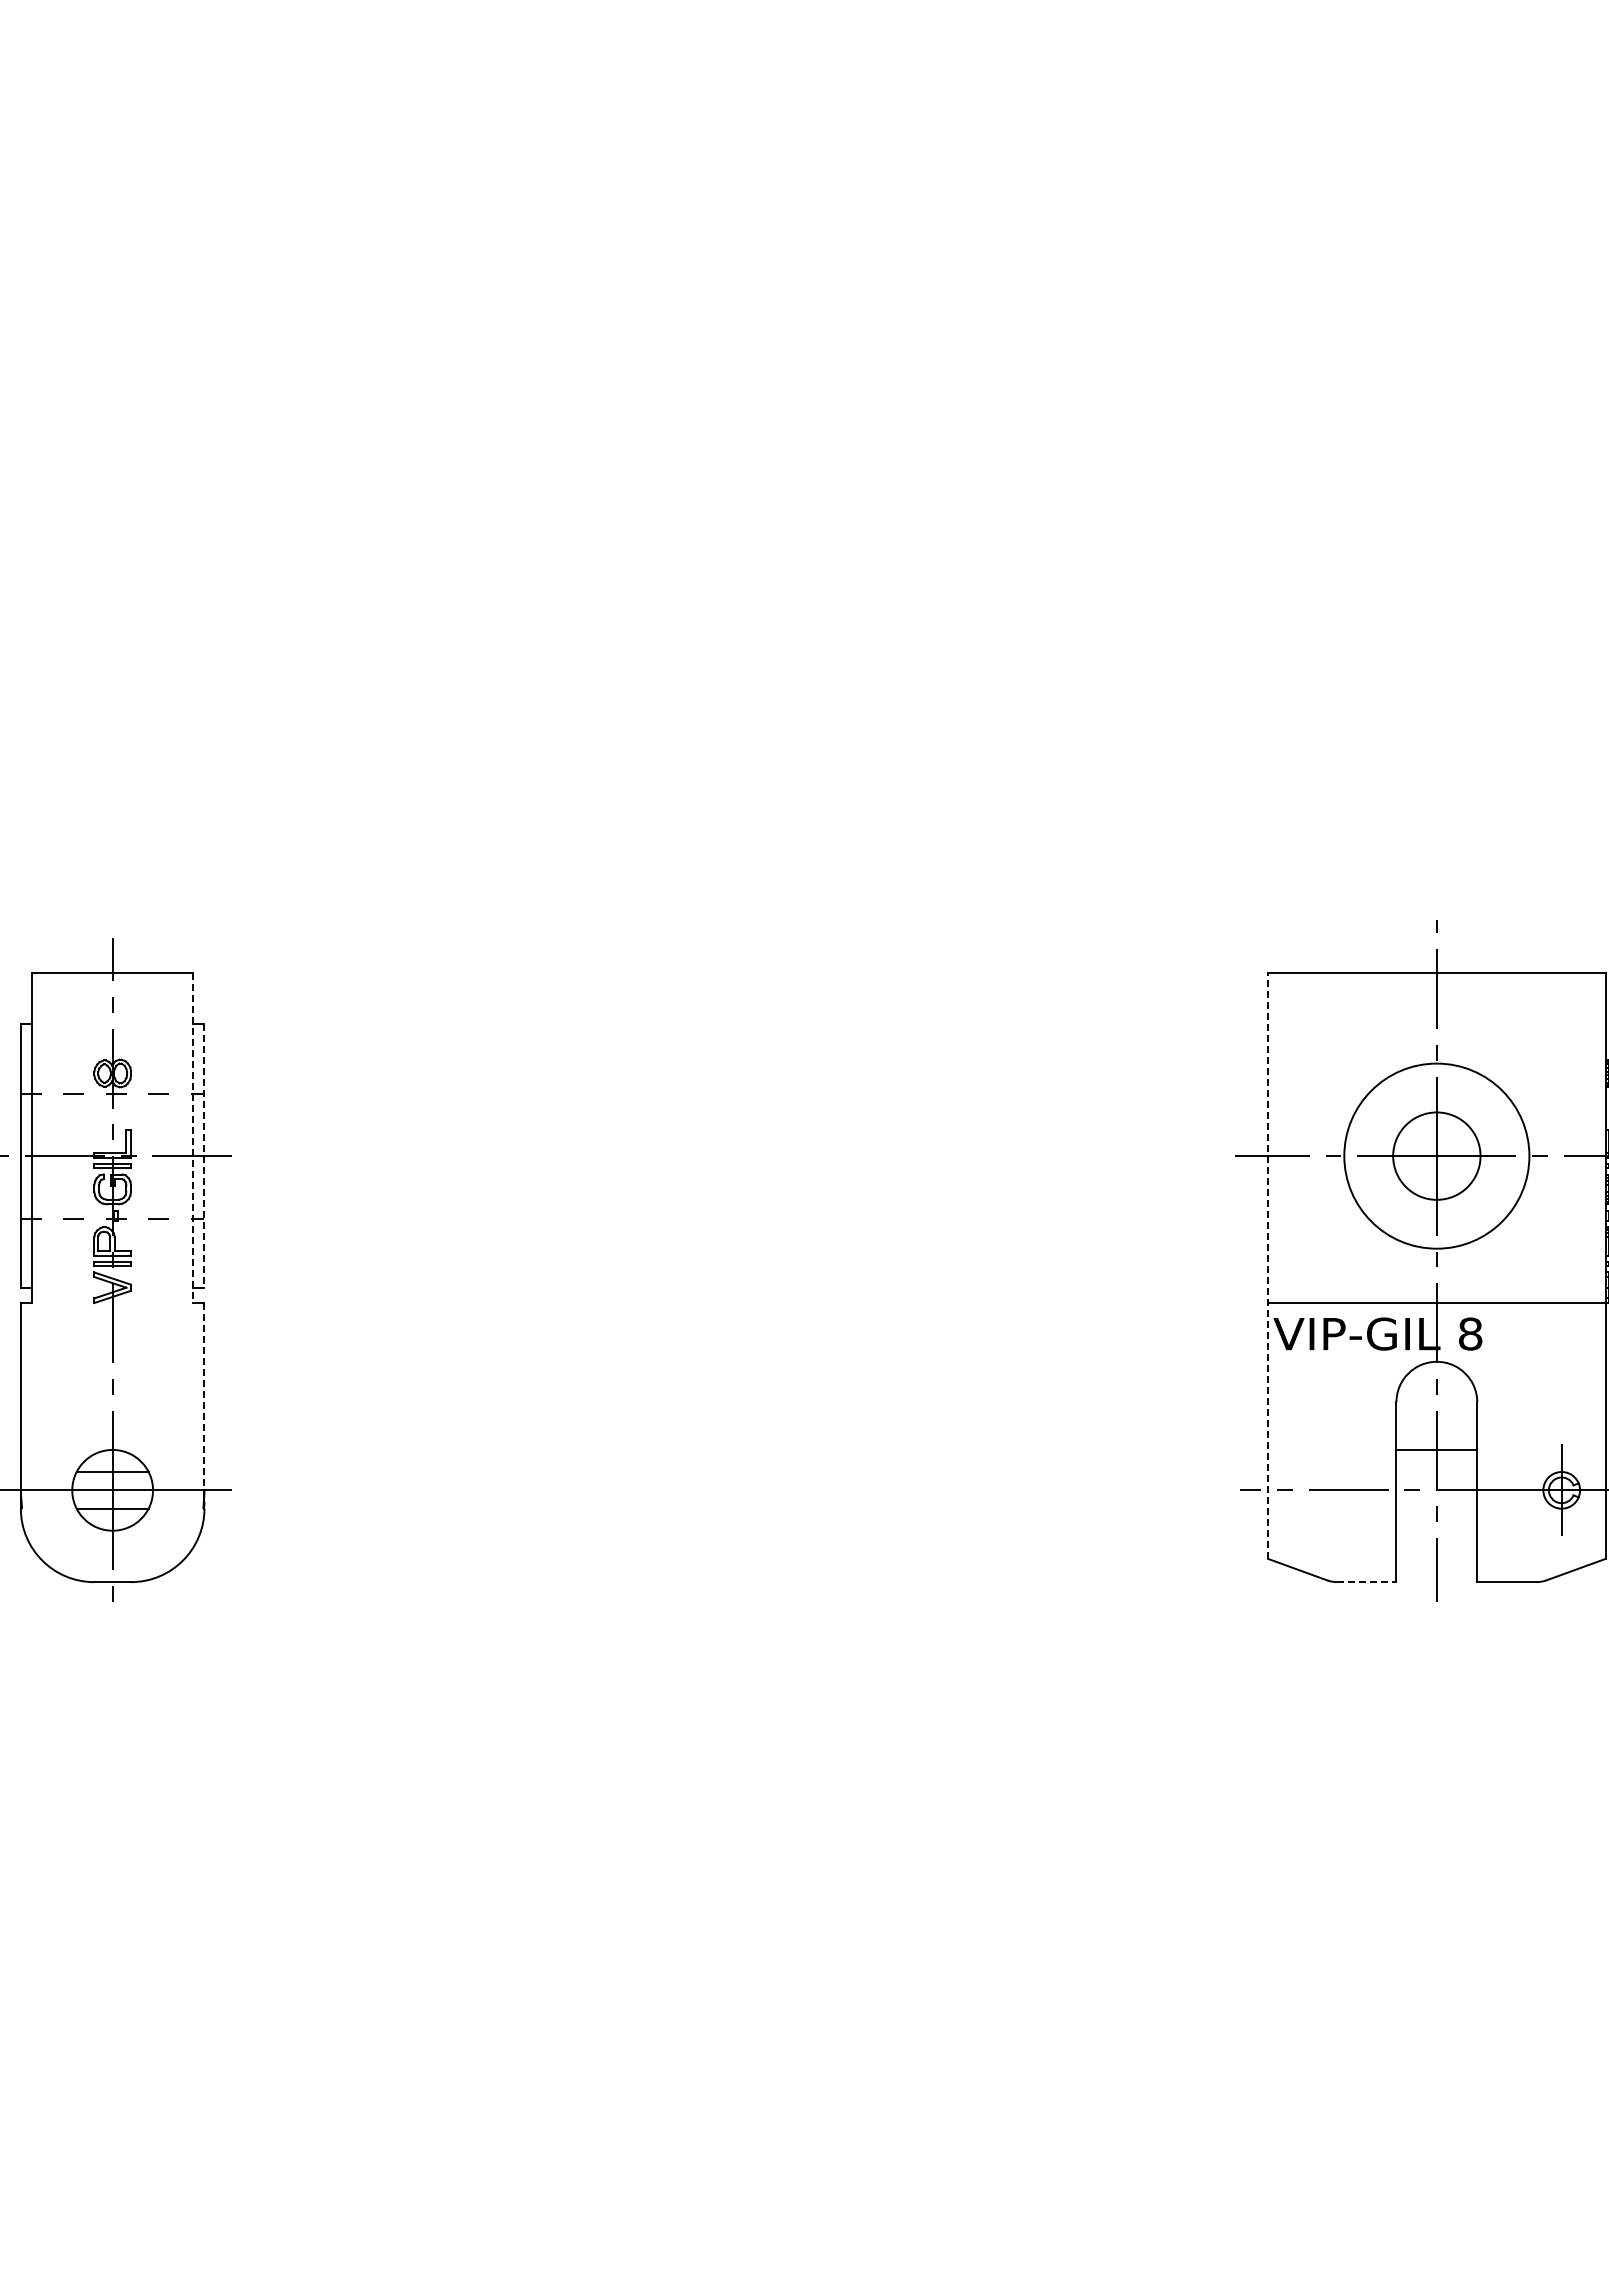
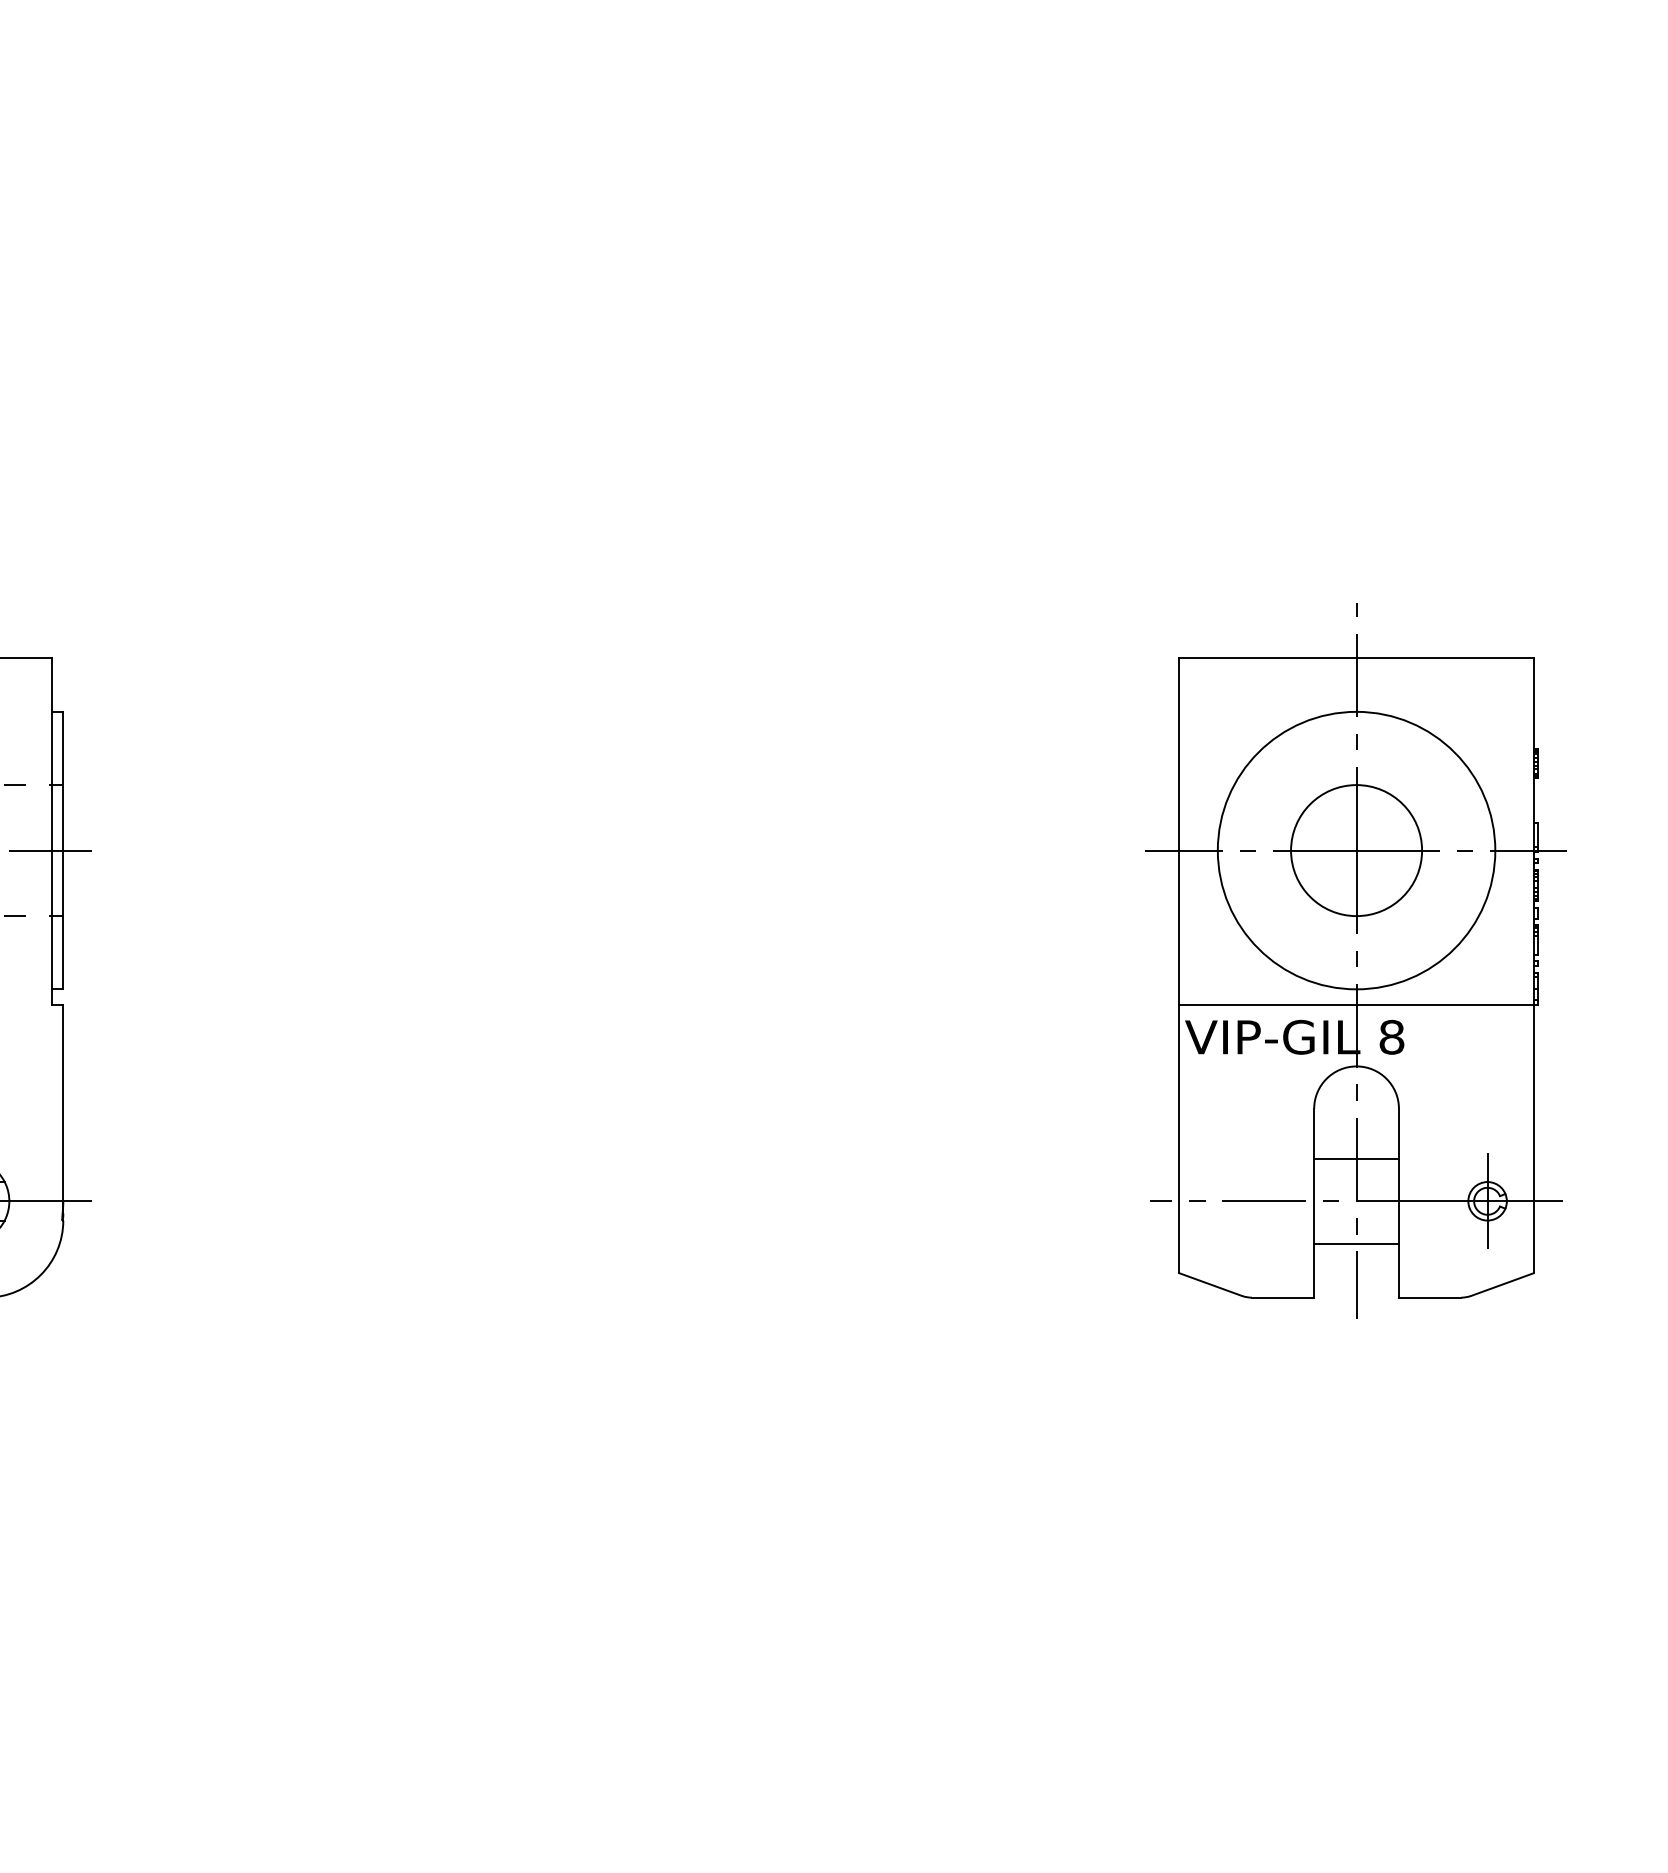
line: (193, 1138) -> (51, 832), dashed -> solid
circle: (1436, 1155) -> (1356, 849), size x1.43
circle: (1436, 1155) -> (1356, 849), size x1.43
line: (204, 1156) -> (63, 850), dashed -> solid
line: (1267, 1265) -> (1178, 965), dashed -> solid
line: (204, 1397) -> (63, 1103), dashed -> solid
line: (1436, 1530) -> (1356, 1243), added
line: (1366, 1582) -> (1282, 1298), dashed -> solid

